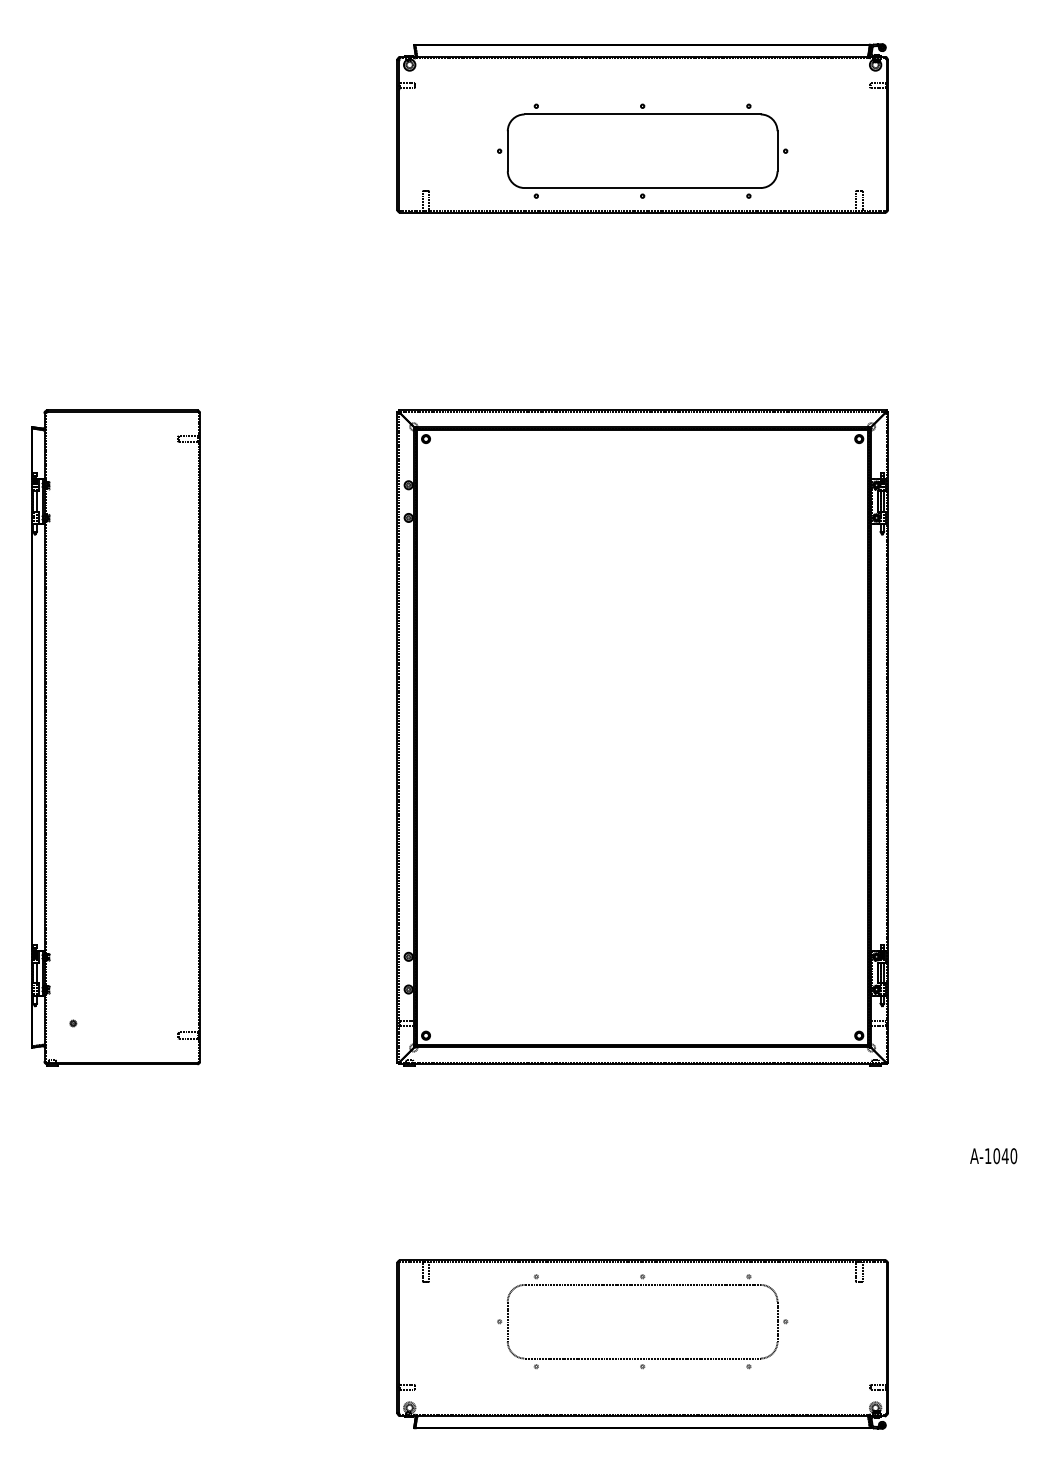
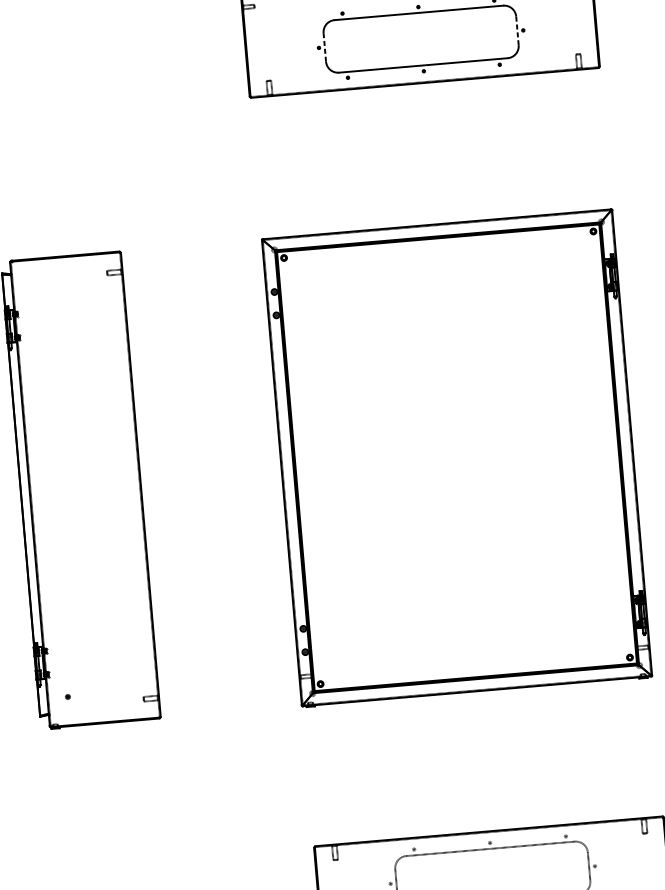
line: (777, 150) -> (517, 30), solid -> dashed
line: (507, 151) -> (324, 47), solid -> dashed

